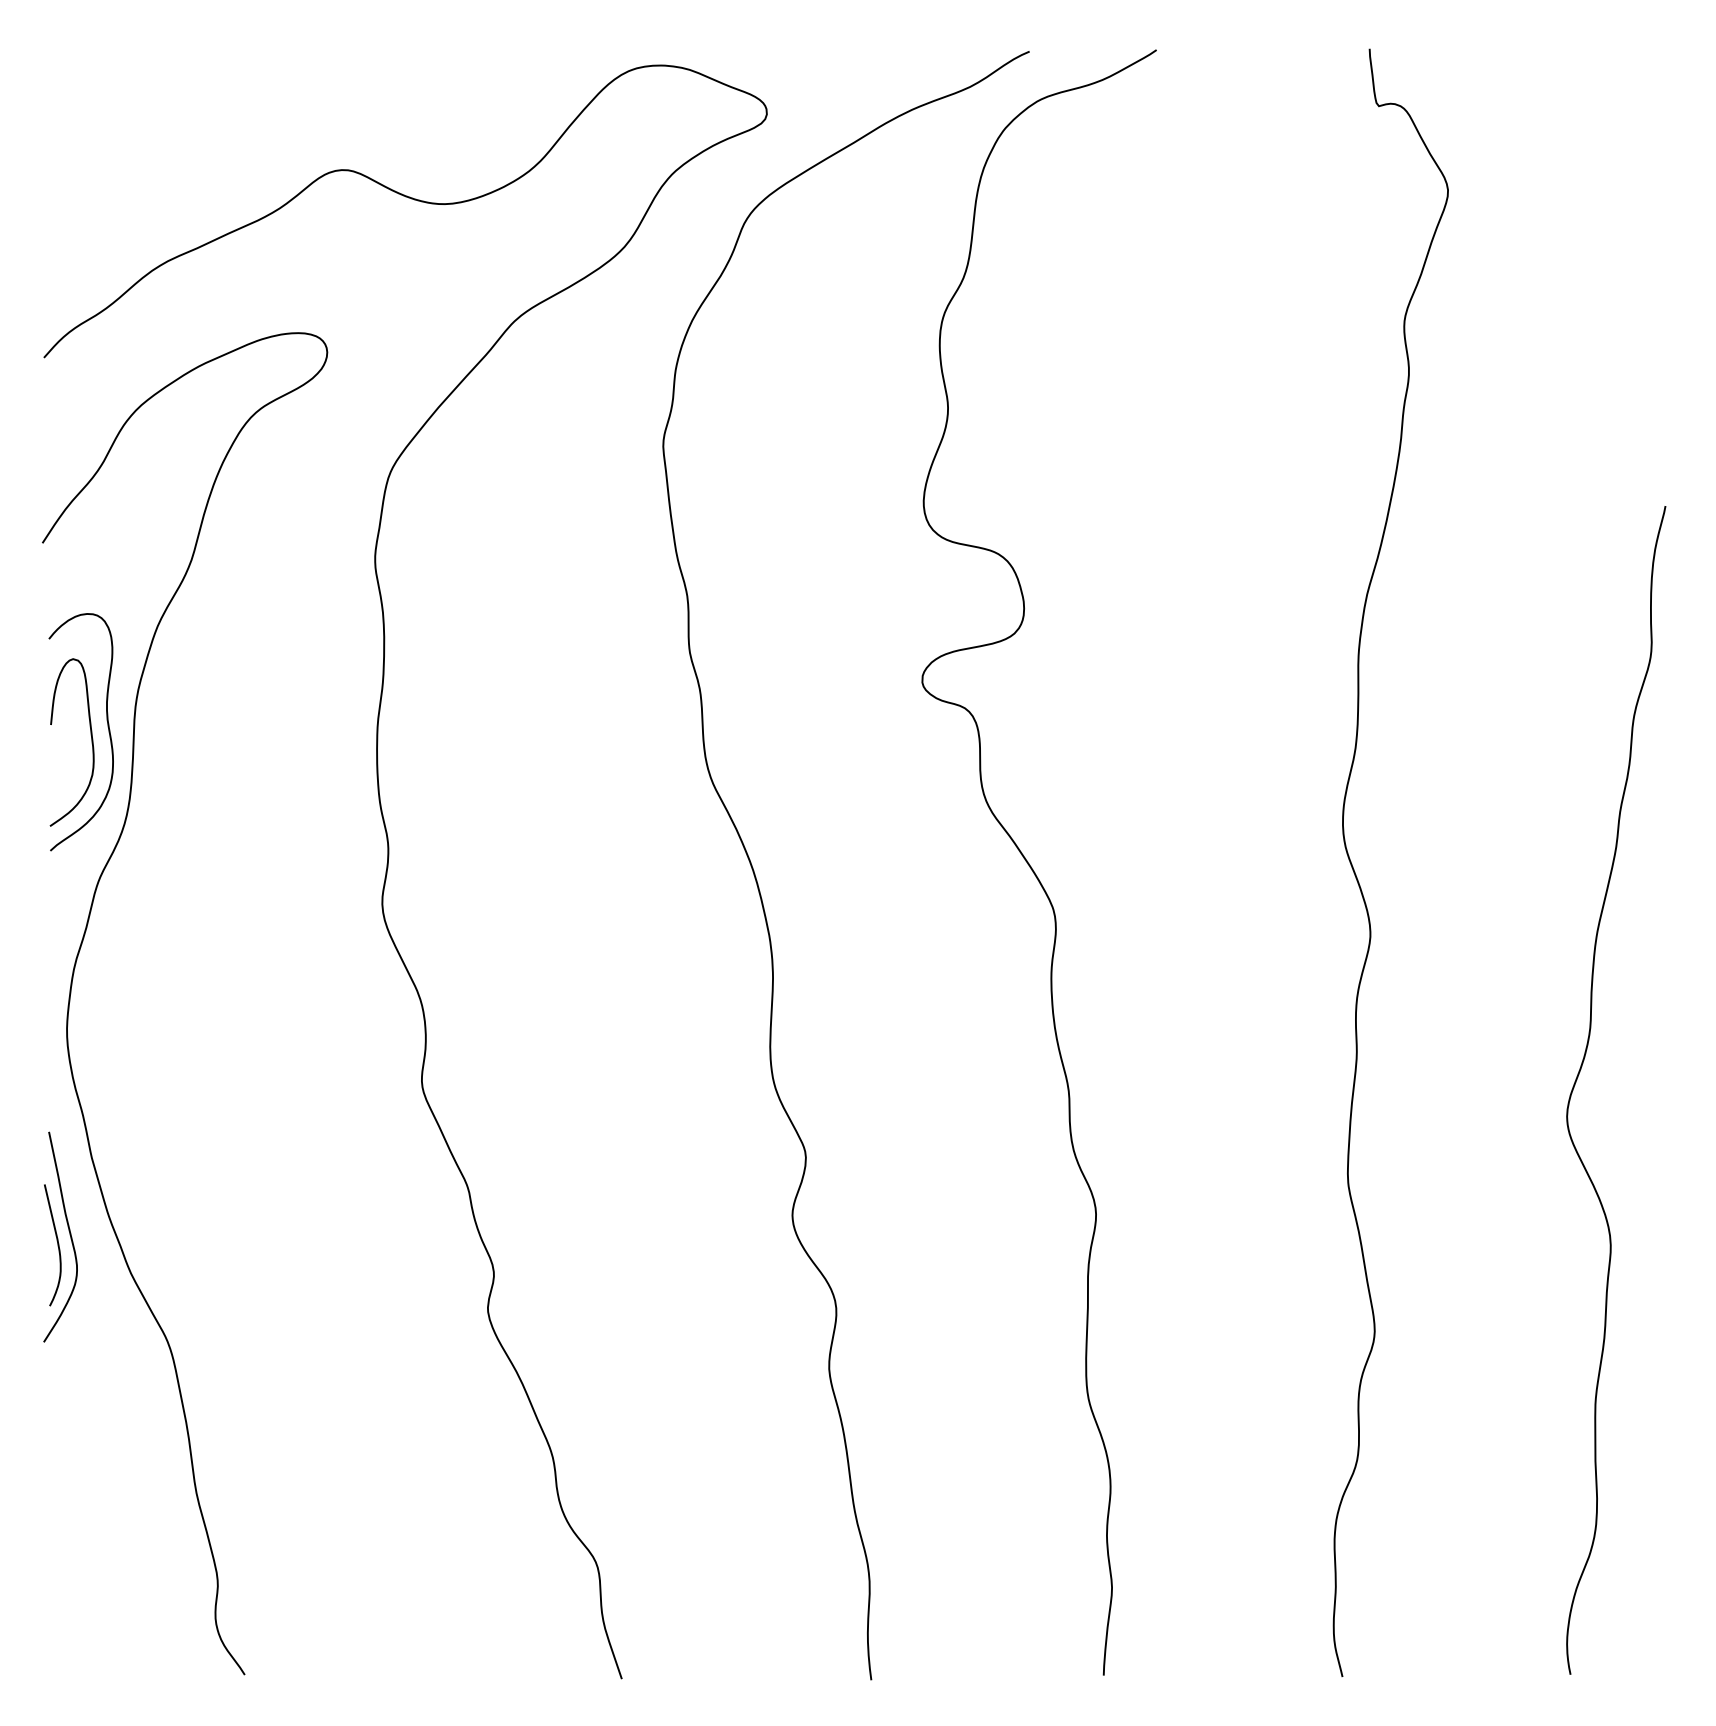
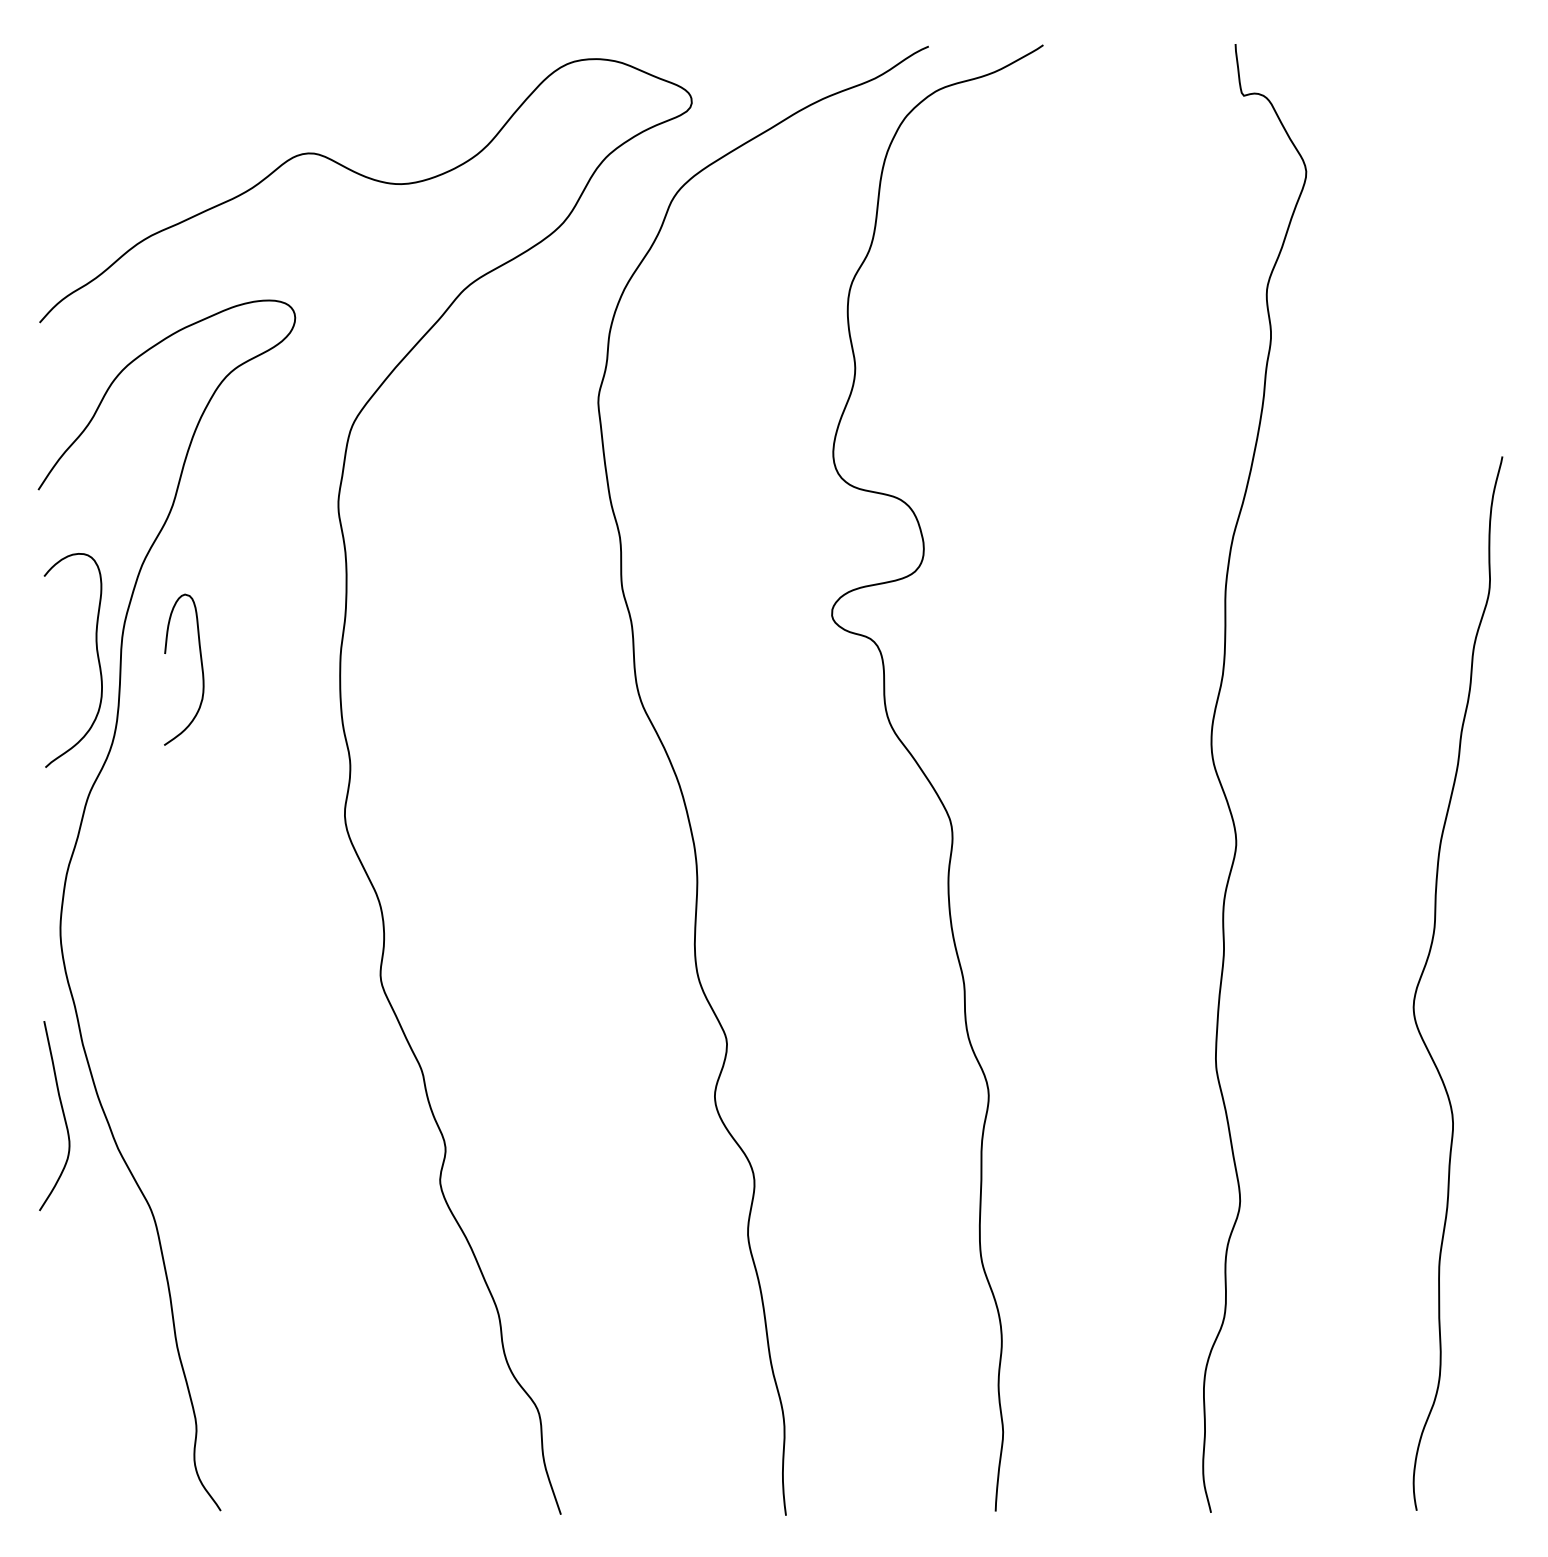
curve: (91, 742) -> (201, 669), moved
curve: (57, 1245) -> (51, 1123), removed

